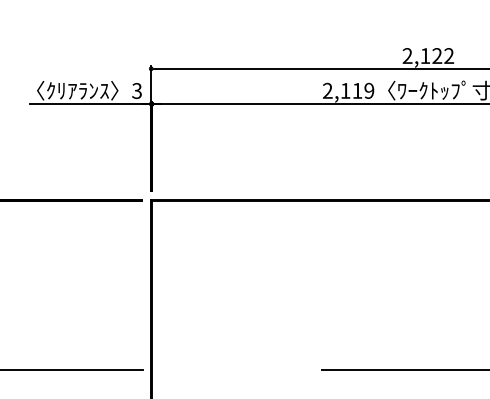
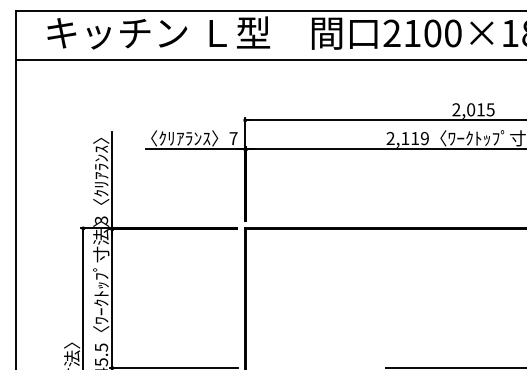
text: (436, 55) -> (480, 109), 2,122 -> 2,015
text: (137, 90) -> (233, 138), 3 -> 7

